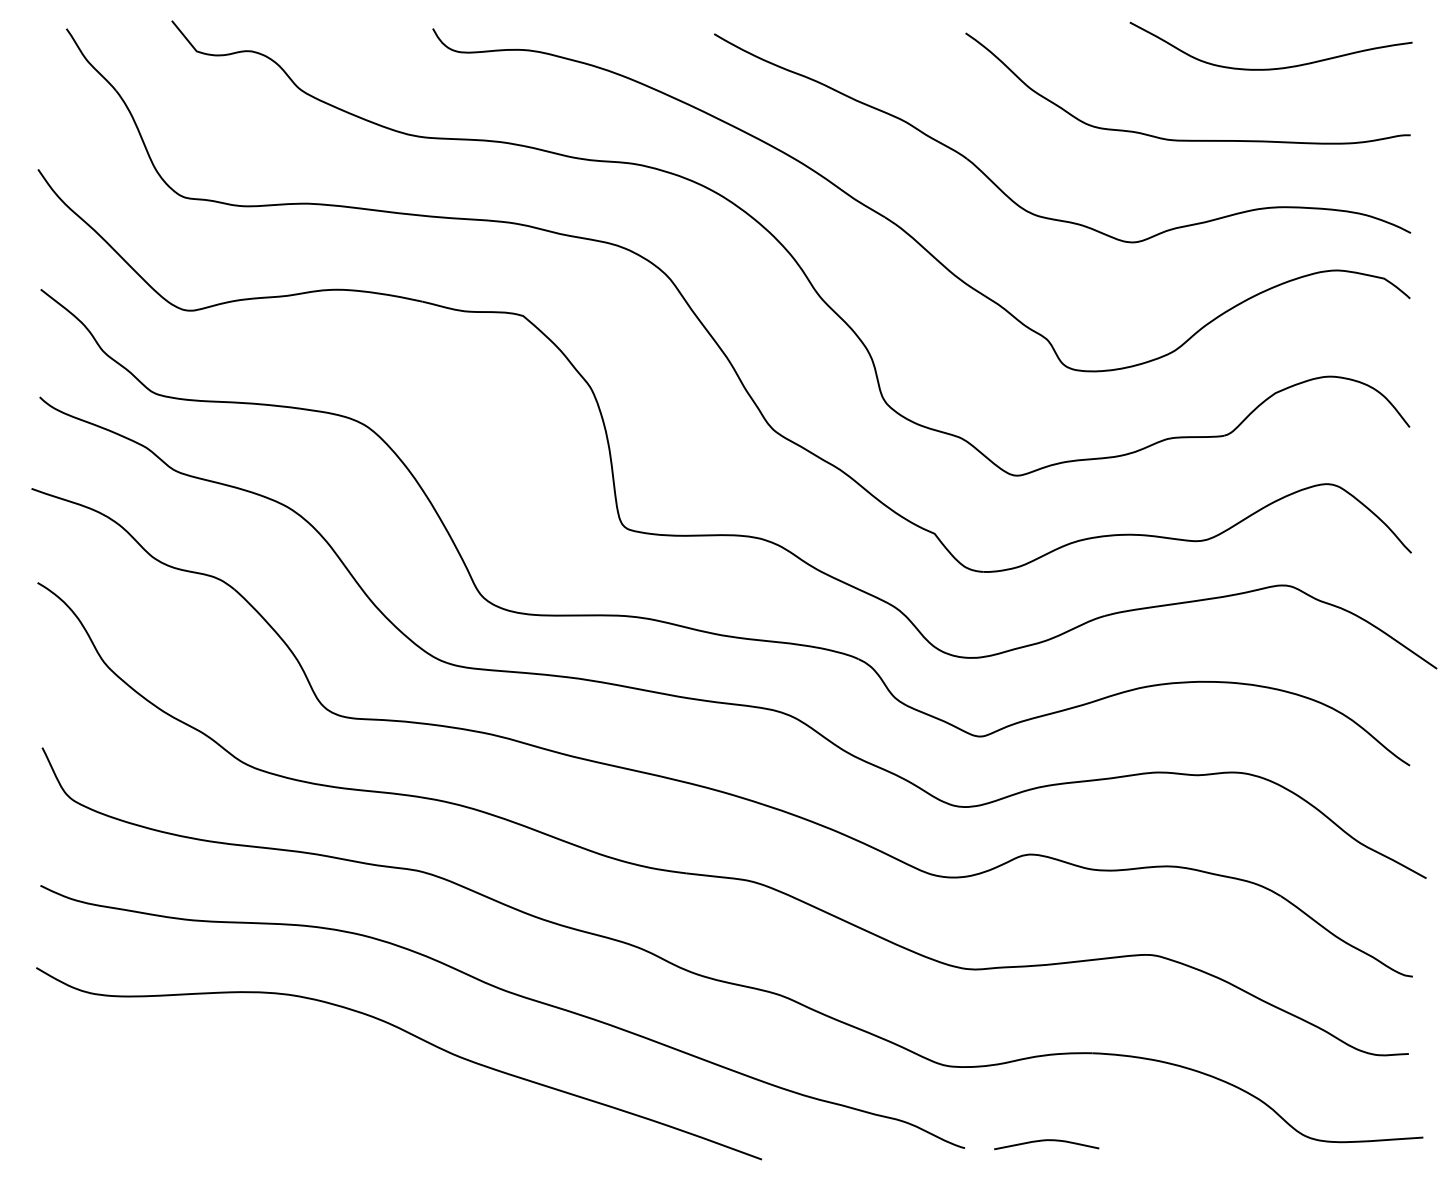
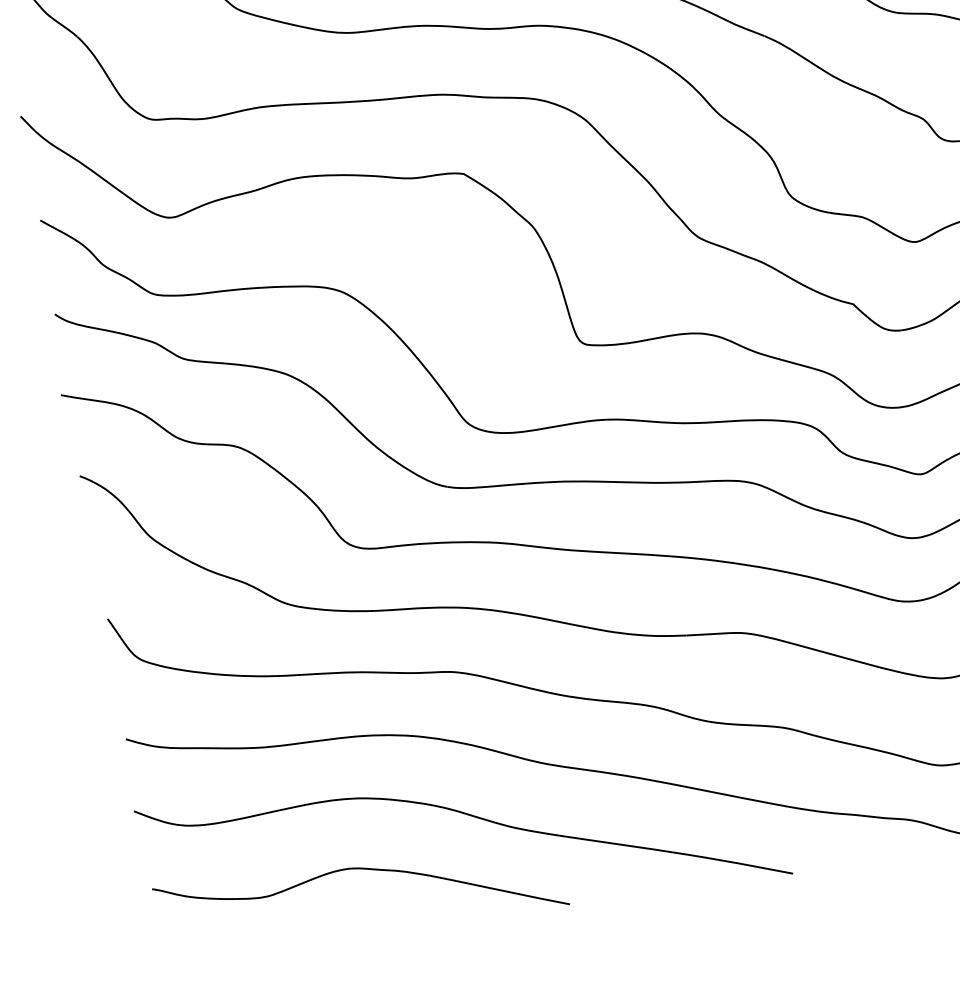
curve: (281, 1075) -> (362, 869), added

